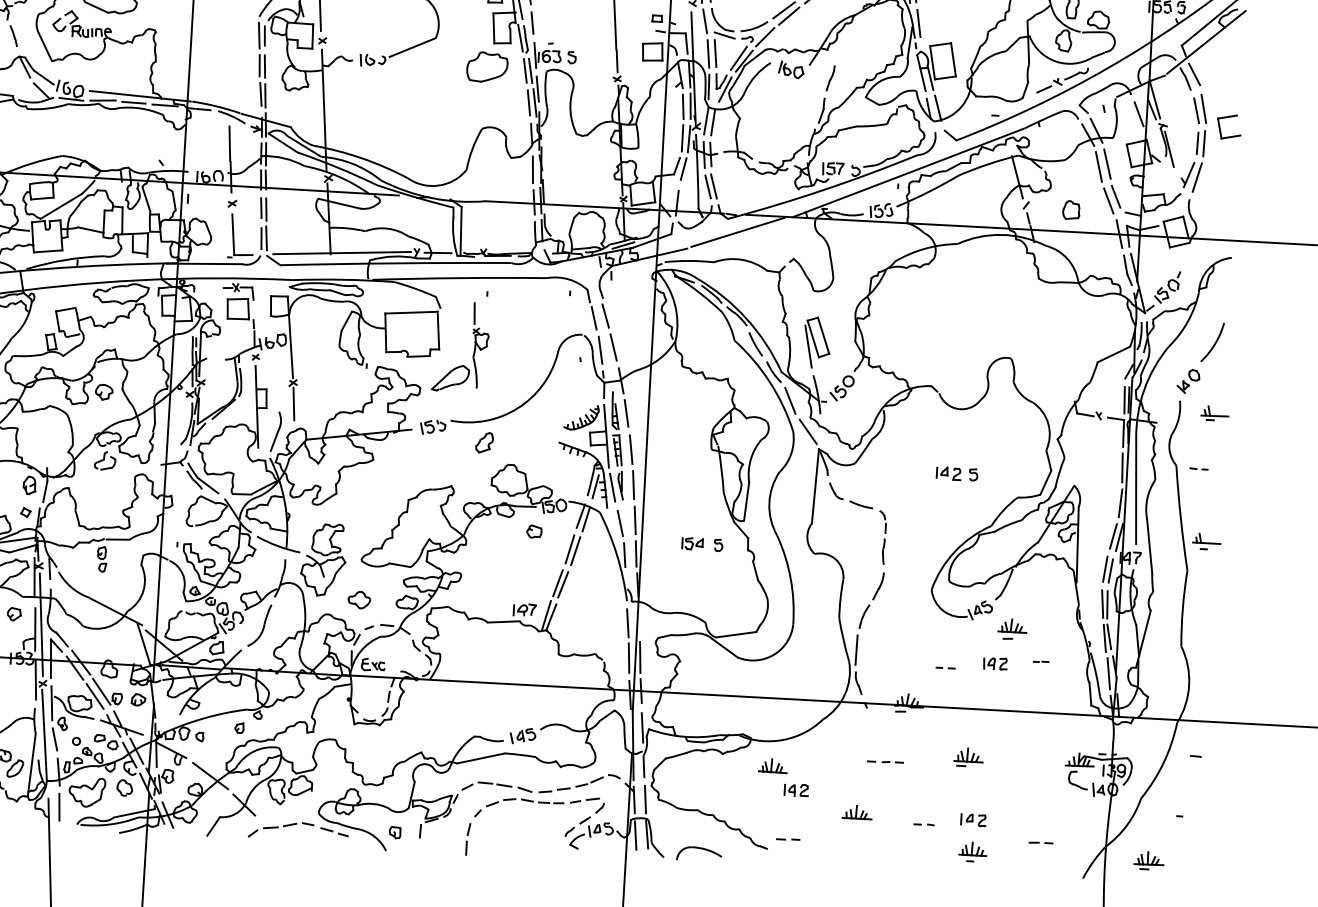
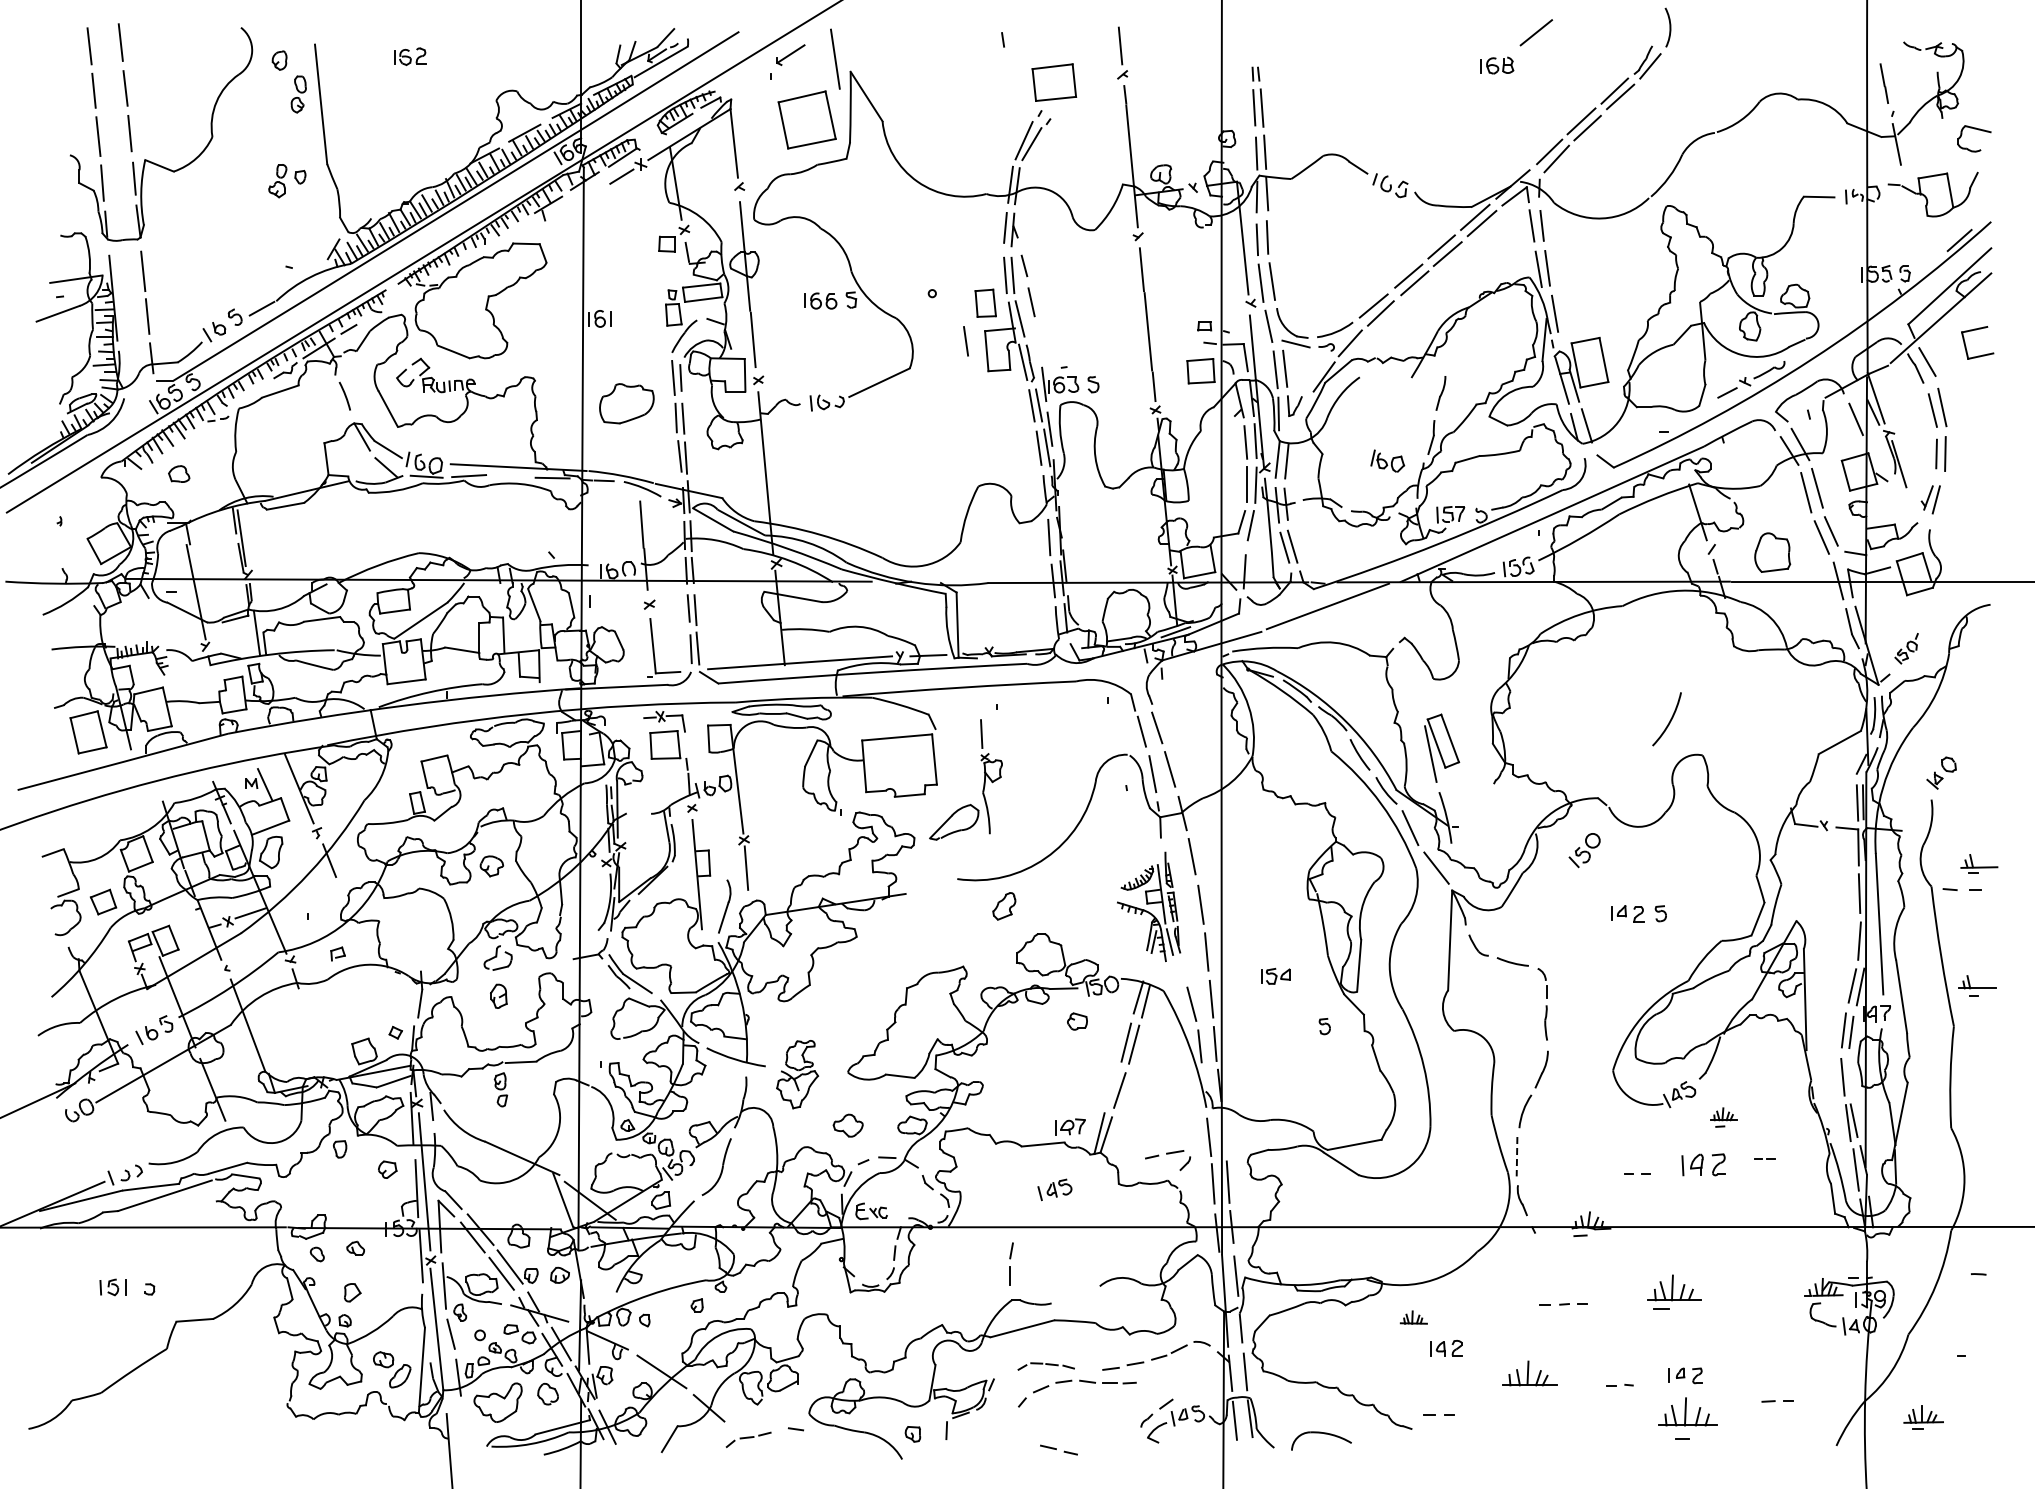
line: (532, 23) -> (965, 341), moved
line: (738, 58) -> (1316, 373), removed
part: (487, 67) -> (626, 403), moved
part: (791, 69) -> (1387, 460), moved
line: (725, 88) -> (1300, 415), removed
line: (133, 102) -> (510, 476), removed
part: (1220, 129) -> (1966, 346), moved
part: (1191, 177) -> (1930, 499), size x0.7
part: (1071, 210) -> (1772, 552), size x1.6
part: (1167, 287) -> (1906, 648), size x0.7
arc: (1214, 343) -> (1669, 720), moved
part: (841, 388) -> (1584, 850), moved
part: (1215, 413) -> (1979, 863), moved
part: (432, 427) -> (933, 889), removed
part: (592, 448) -> (1148, 906), size x0.7
part: (1198, 468) -> (1961, 889), size x1.6
part: (29, 484) -> (498, 995), moved
part: (692, 543) -> (1275, 975), moved
part: (323, 559) -> (797, 1074), size x0.7
line: (557, 582) -> (1112, 1088), removed
line: (1107, 604) -> (1849, 1077), removed
part: (1012, 629) -> (1723, 1117), size x0.7
line: (856, 650) -> (1517, 1156), solid -> dashed
part: (995, 663) -> (1703, 1164), size x1.4
part: (522, 735) -> (1054, 1189), moved
part: (968, 756) -> (1674, 1291), size x1.4
part: (772, 765) -> (1413, 1317), size x0.7
part: (497, 787) -> (1046, 1366), size x0.6
part: (587, 805) -> (1168, 1160), moved
line: (59, 807) -> (461, 1424), removed
part: (857, 812) -> (1529, 1373), size x1.4
part: (272, 829) -> (748, 1439), size x0.7
part: (334, 831) -> (1058, 1449), moved
part: (468, 839) -> (1011, 1263), moved
part: (972, 852) -> (1686, 1418), size x1.6

